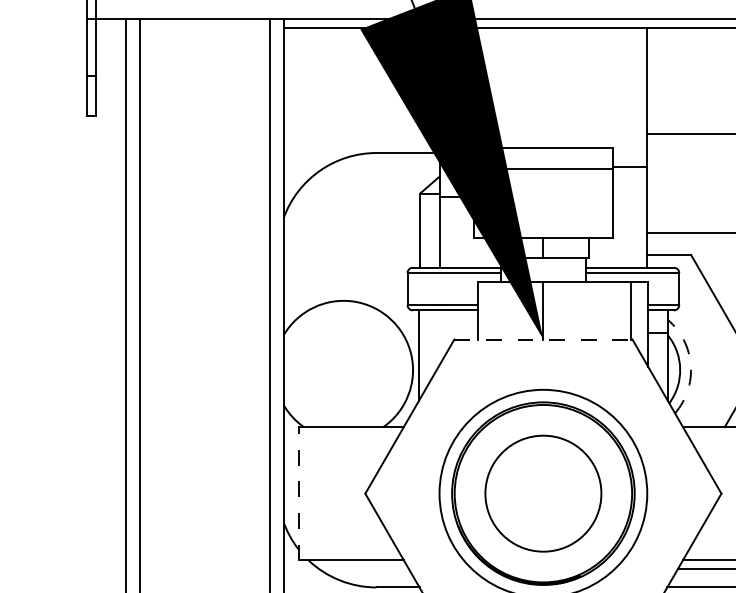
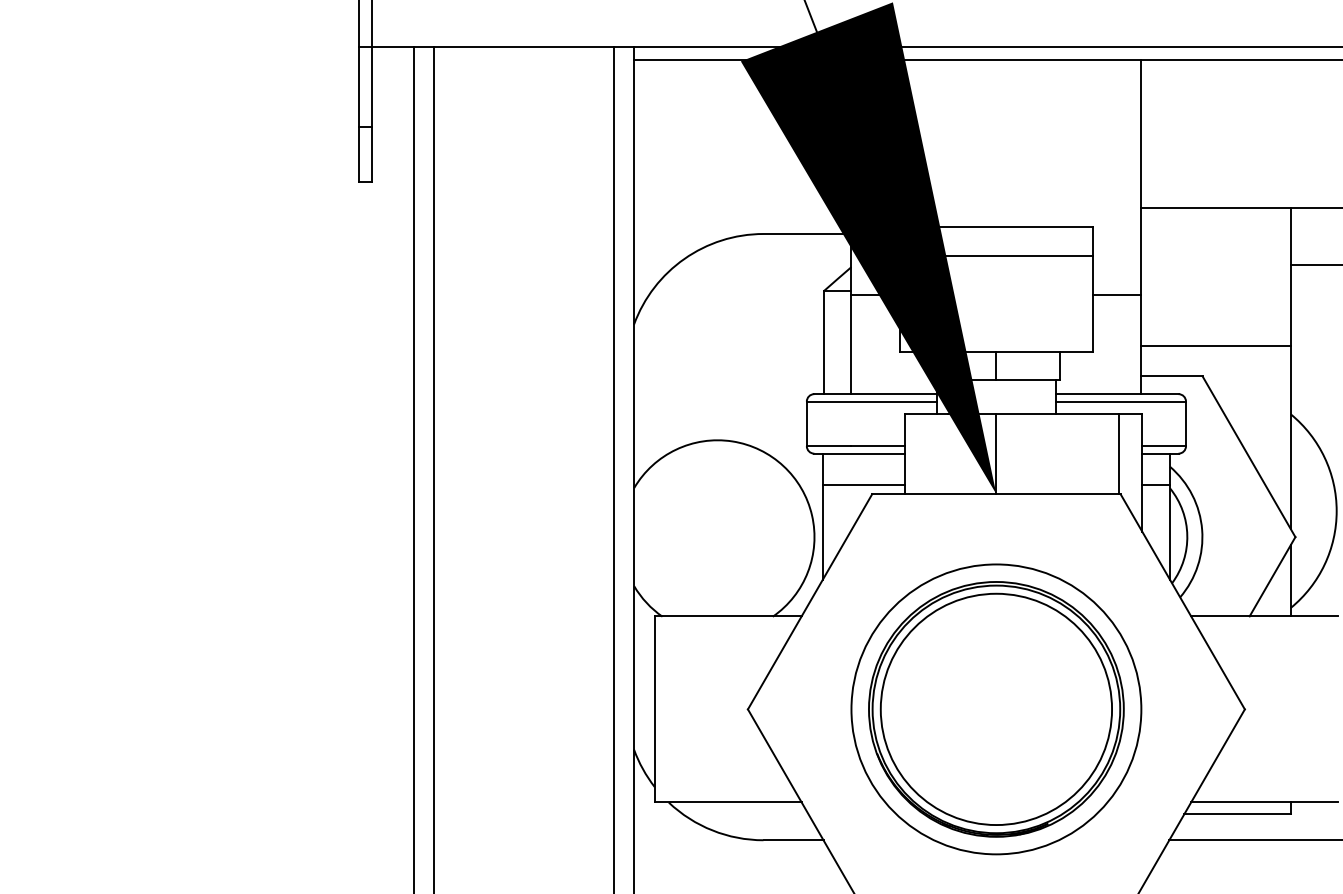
line: (630, 166) -> (1117, 294), moved
line: (448, 333) -> (863, 485), added
line: (543, 339) -> (996, 494), dashed -> solid
arc: (691, 364) -> (1202, 529), dashed -> solid
line: (298, 493) -> (654, 708), dashed -> solid
circle: (543, 493) -> (996, 709), size x1.43

